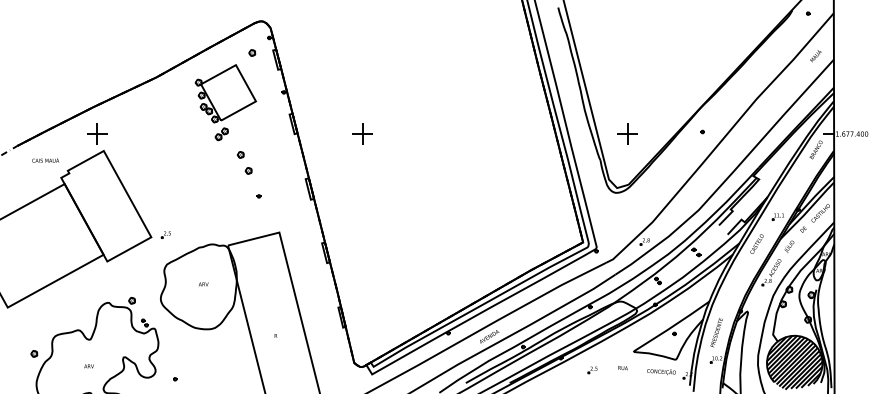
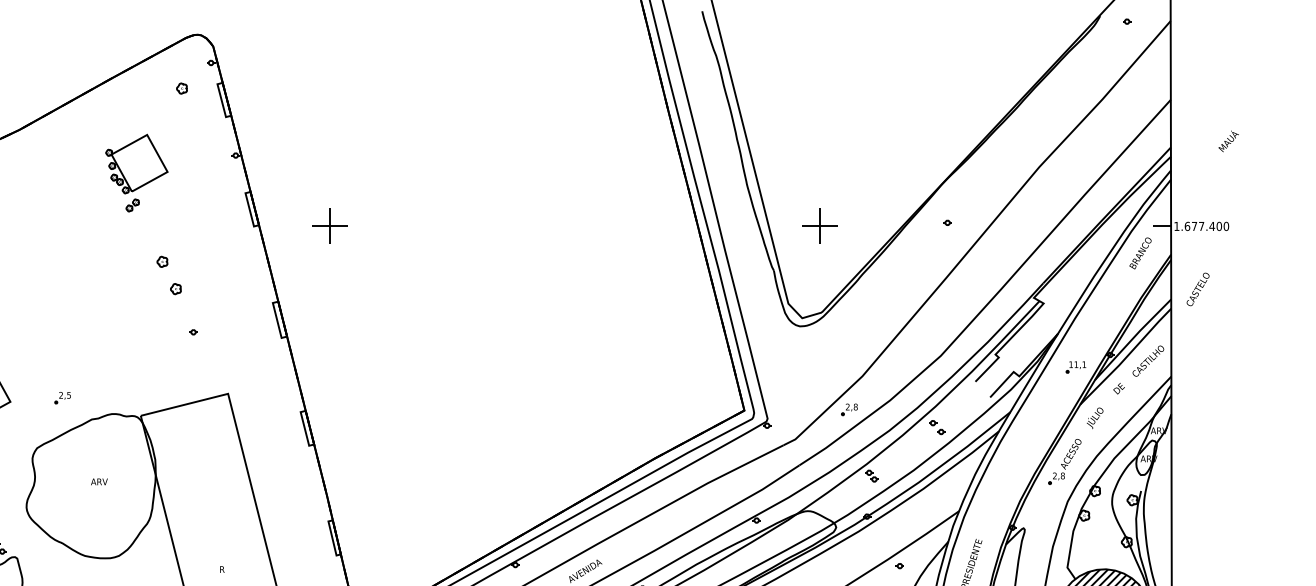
text: (815, 56) -> (1227, 142), moved
part: (225, 102) -> (136, 172), size x0.6
part: (362, 133) -> (330, 225), moved
part: (165, 234) -> (61, 397), moved
text: (756, 243) -> (1197, 288), moved

